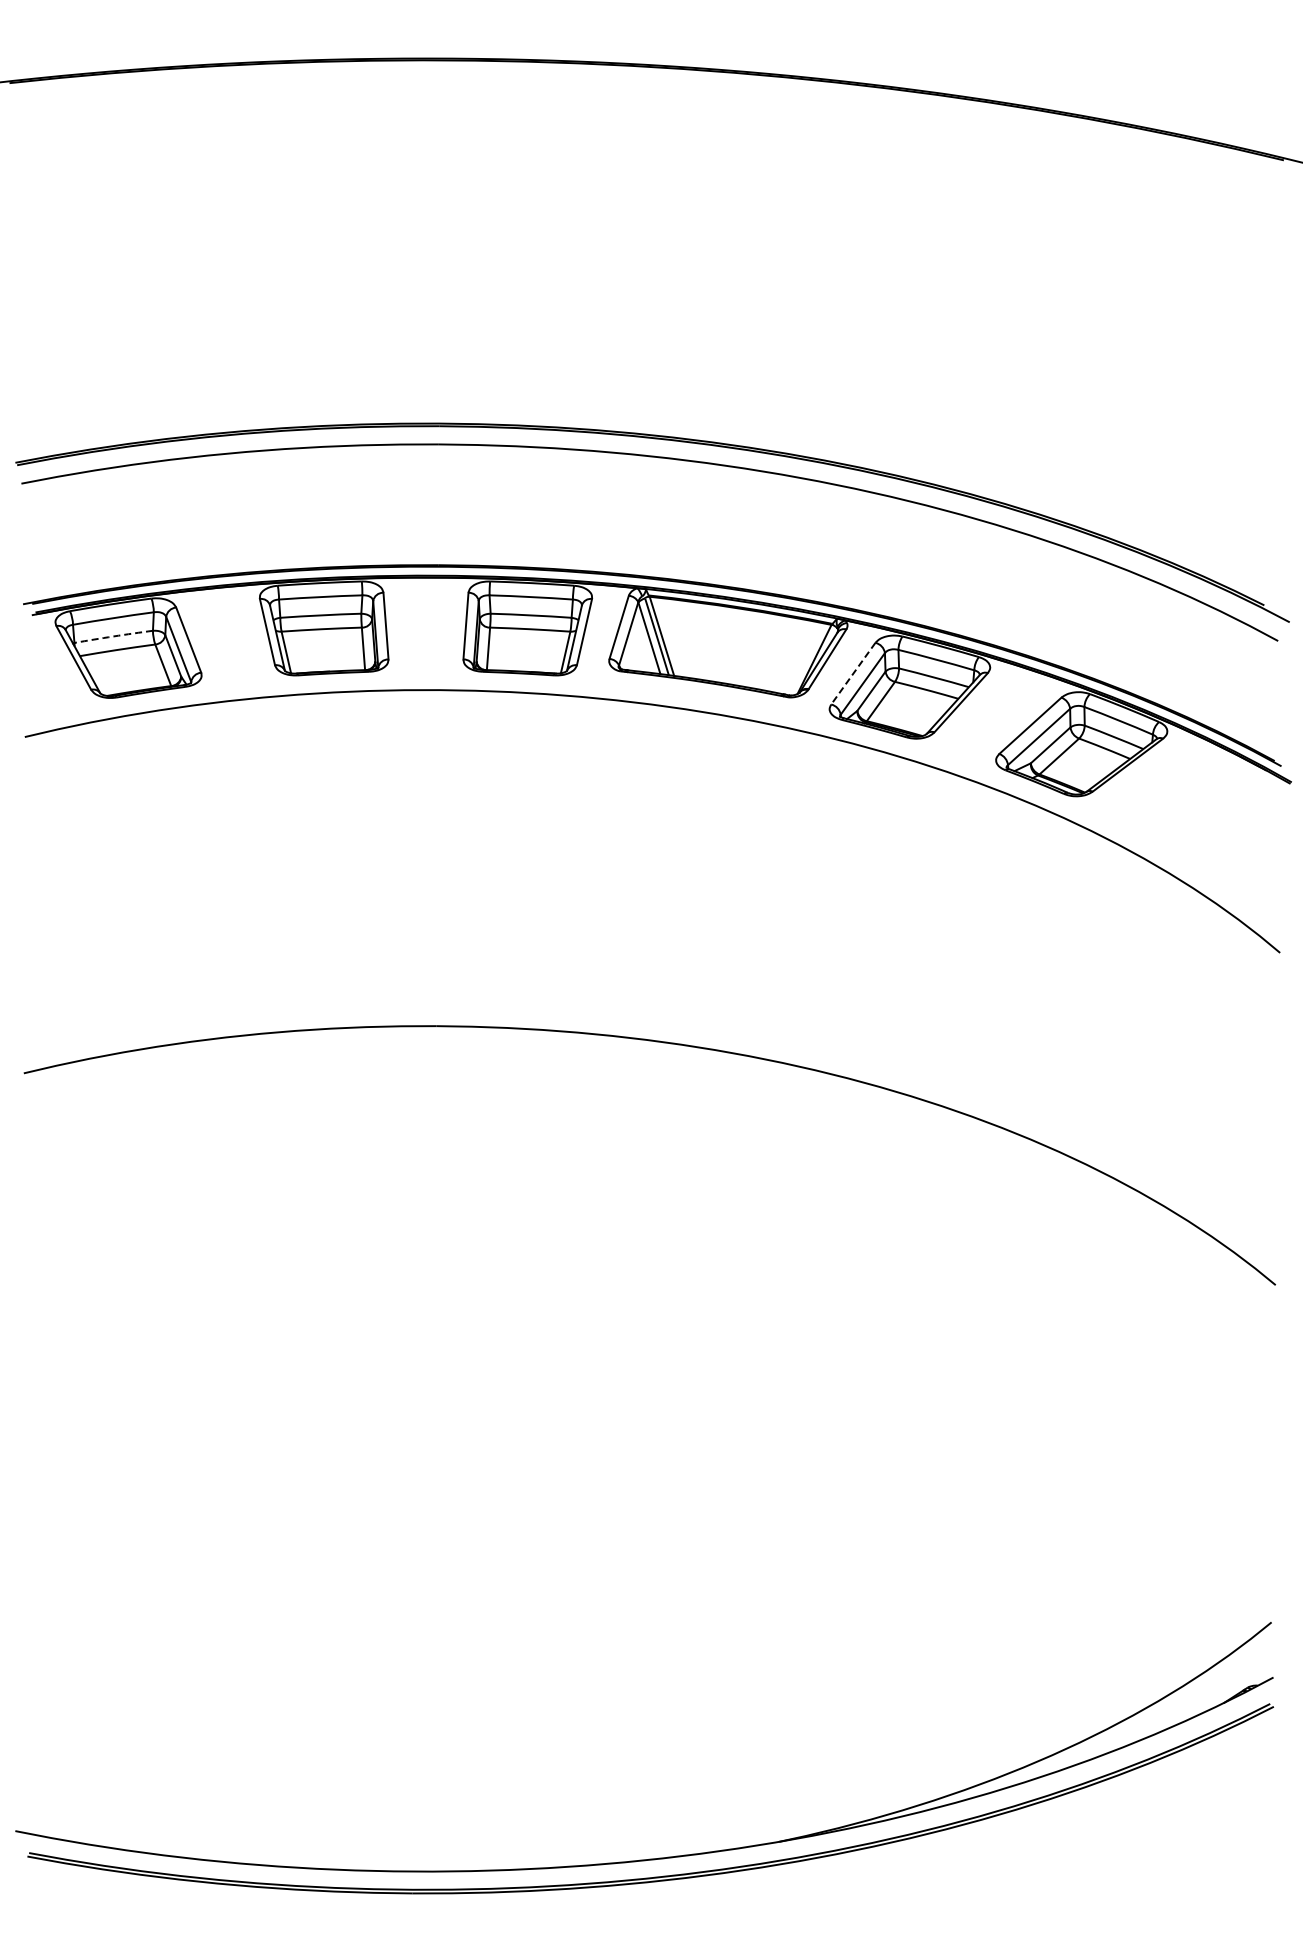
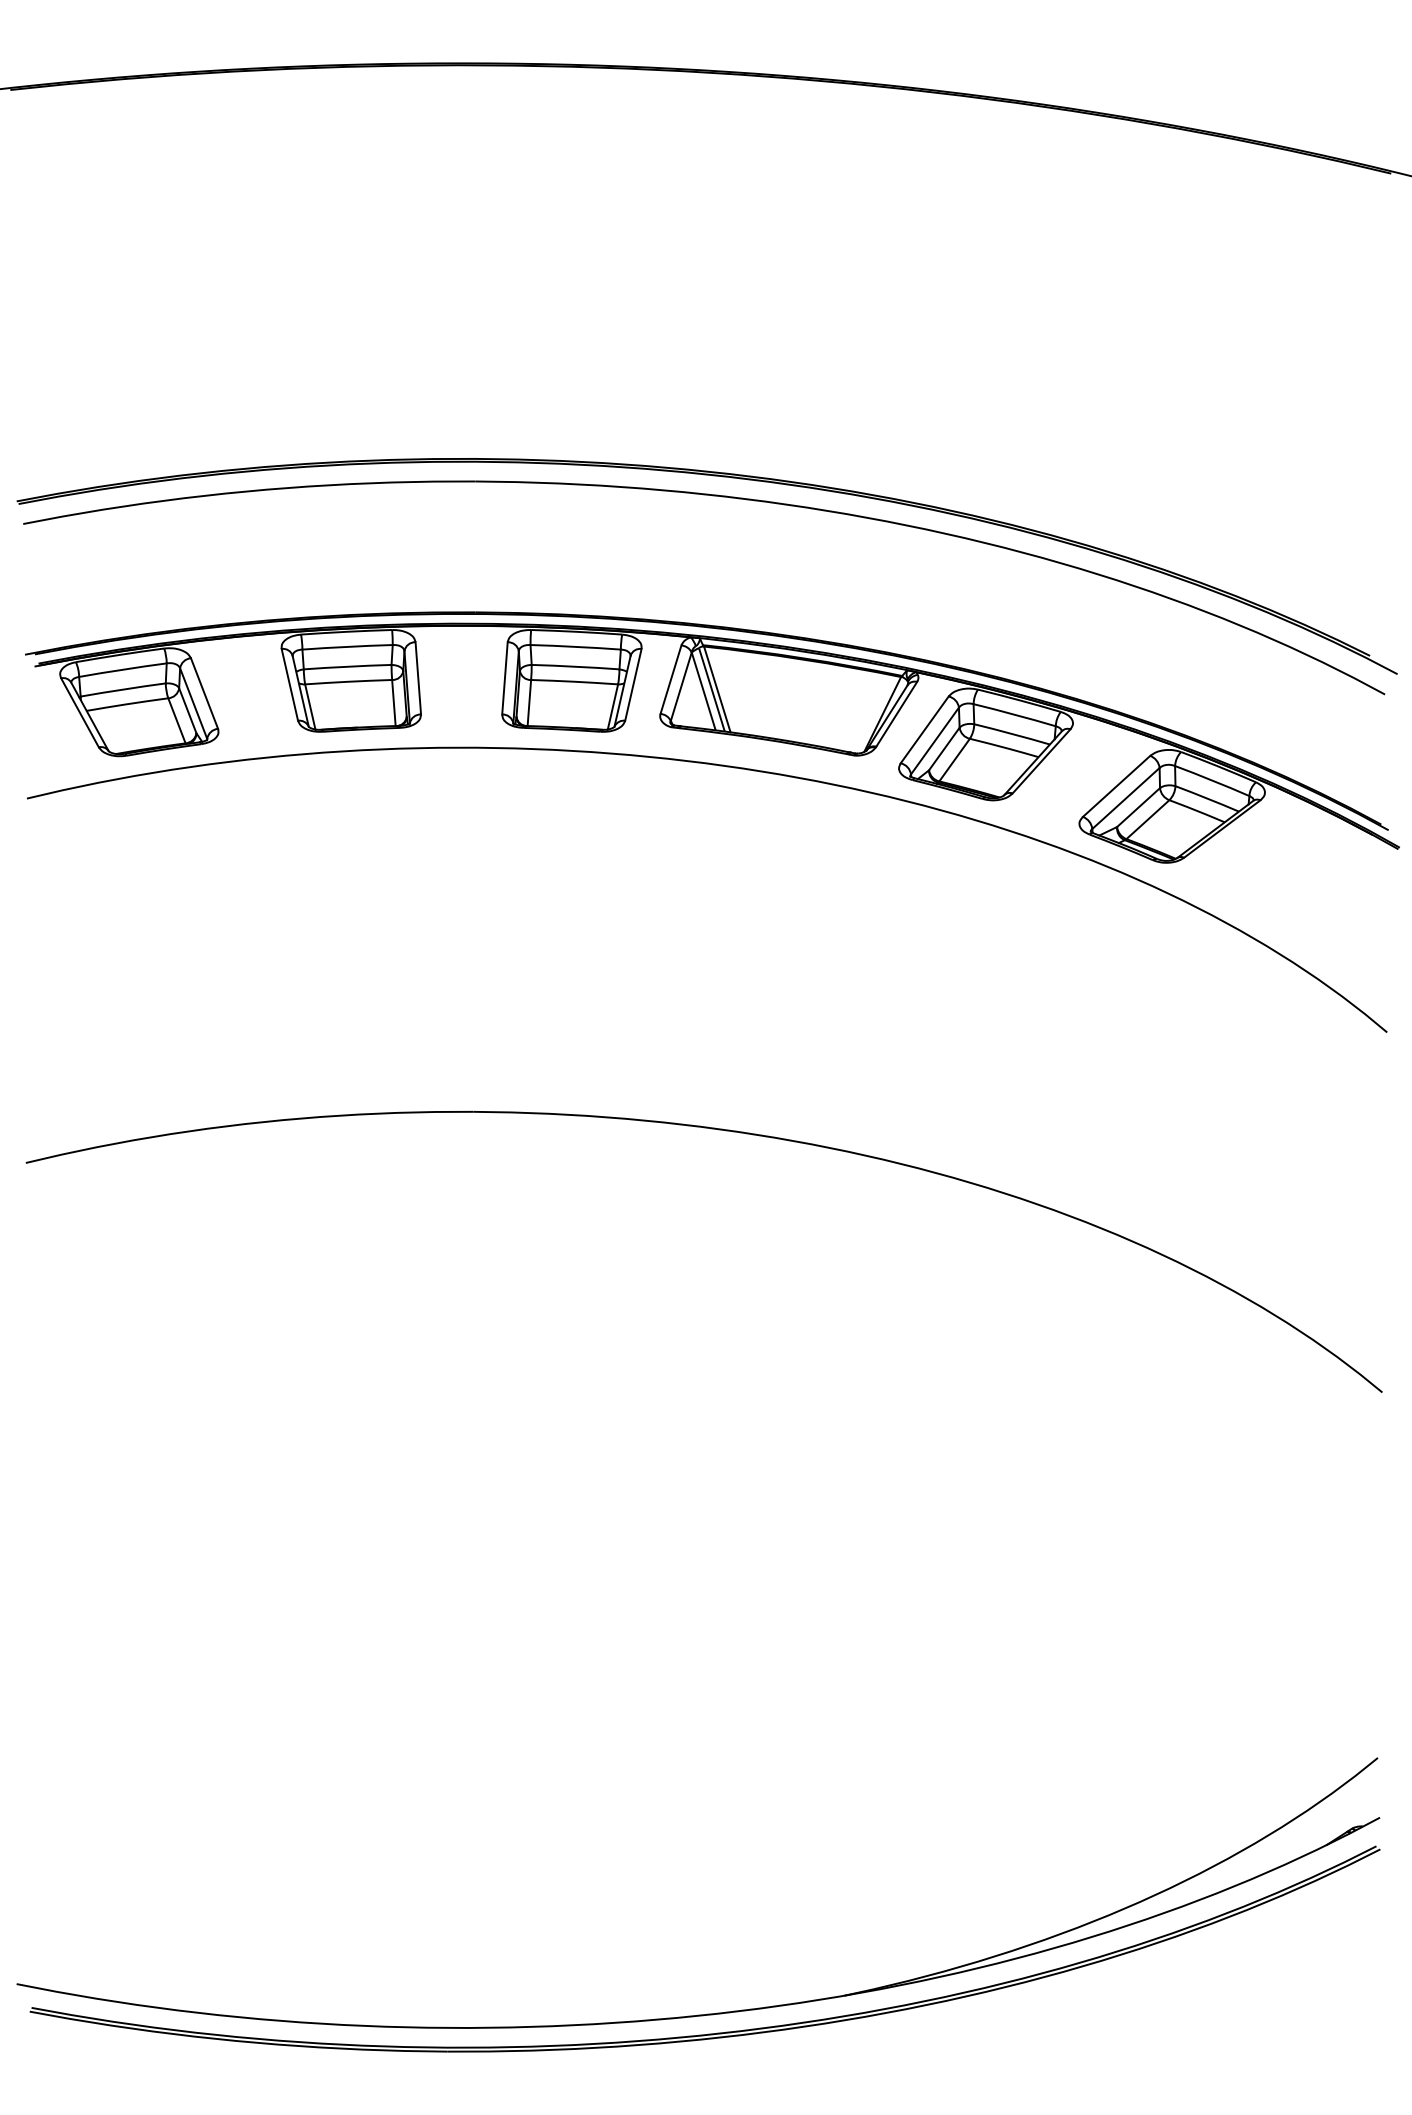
arc: (113, 636) -> (123, 689), dashed -> solid
line: (853, 673) -> (924, 729), dashed -> solid

